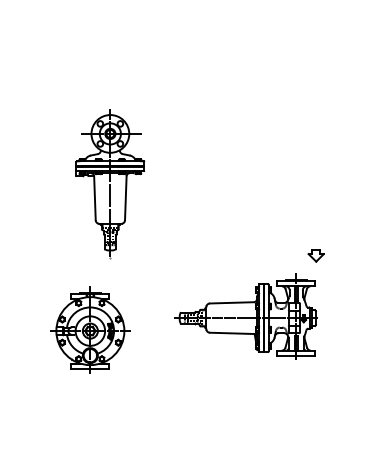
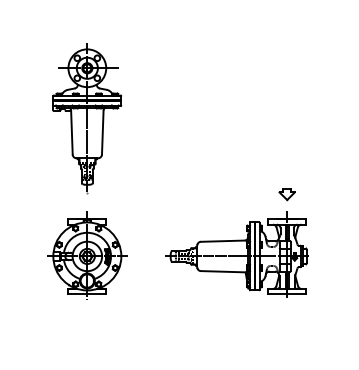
part: (110, 184) -> (87, 118), moved
part: (315, 255) -> (286, 193), moved
part: (90, 329) -> (87, 254), moved

